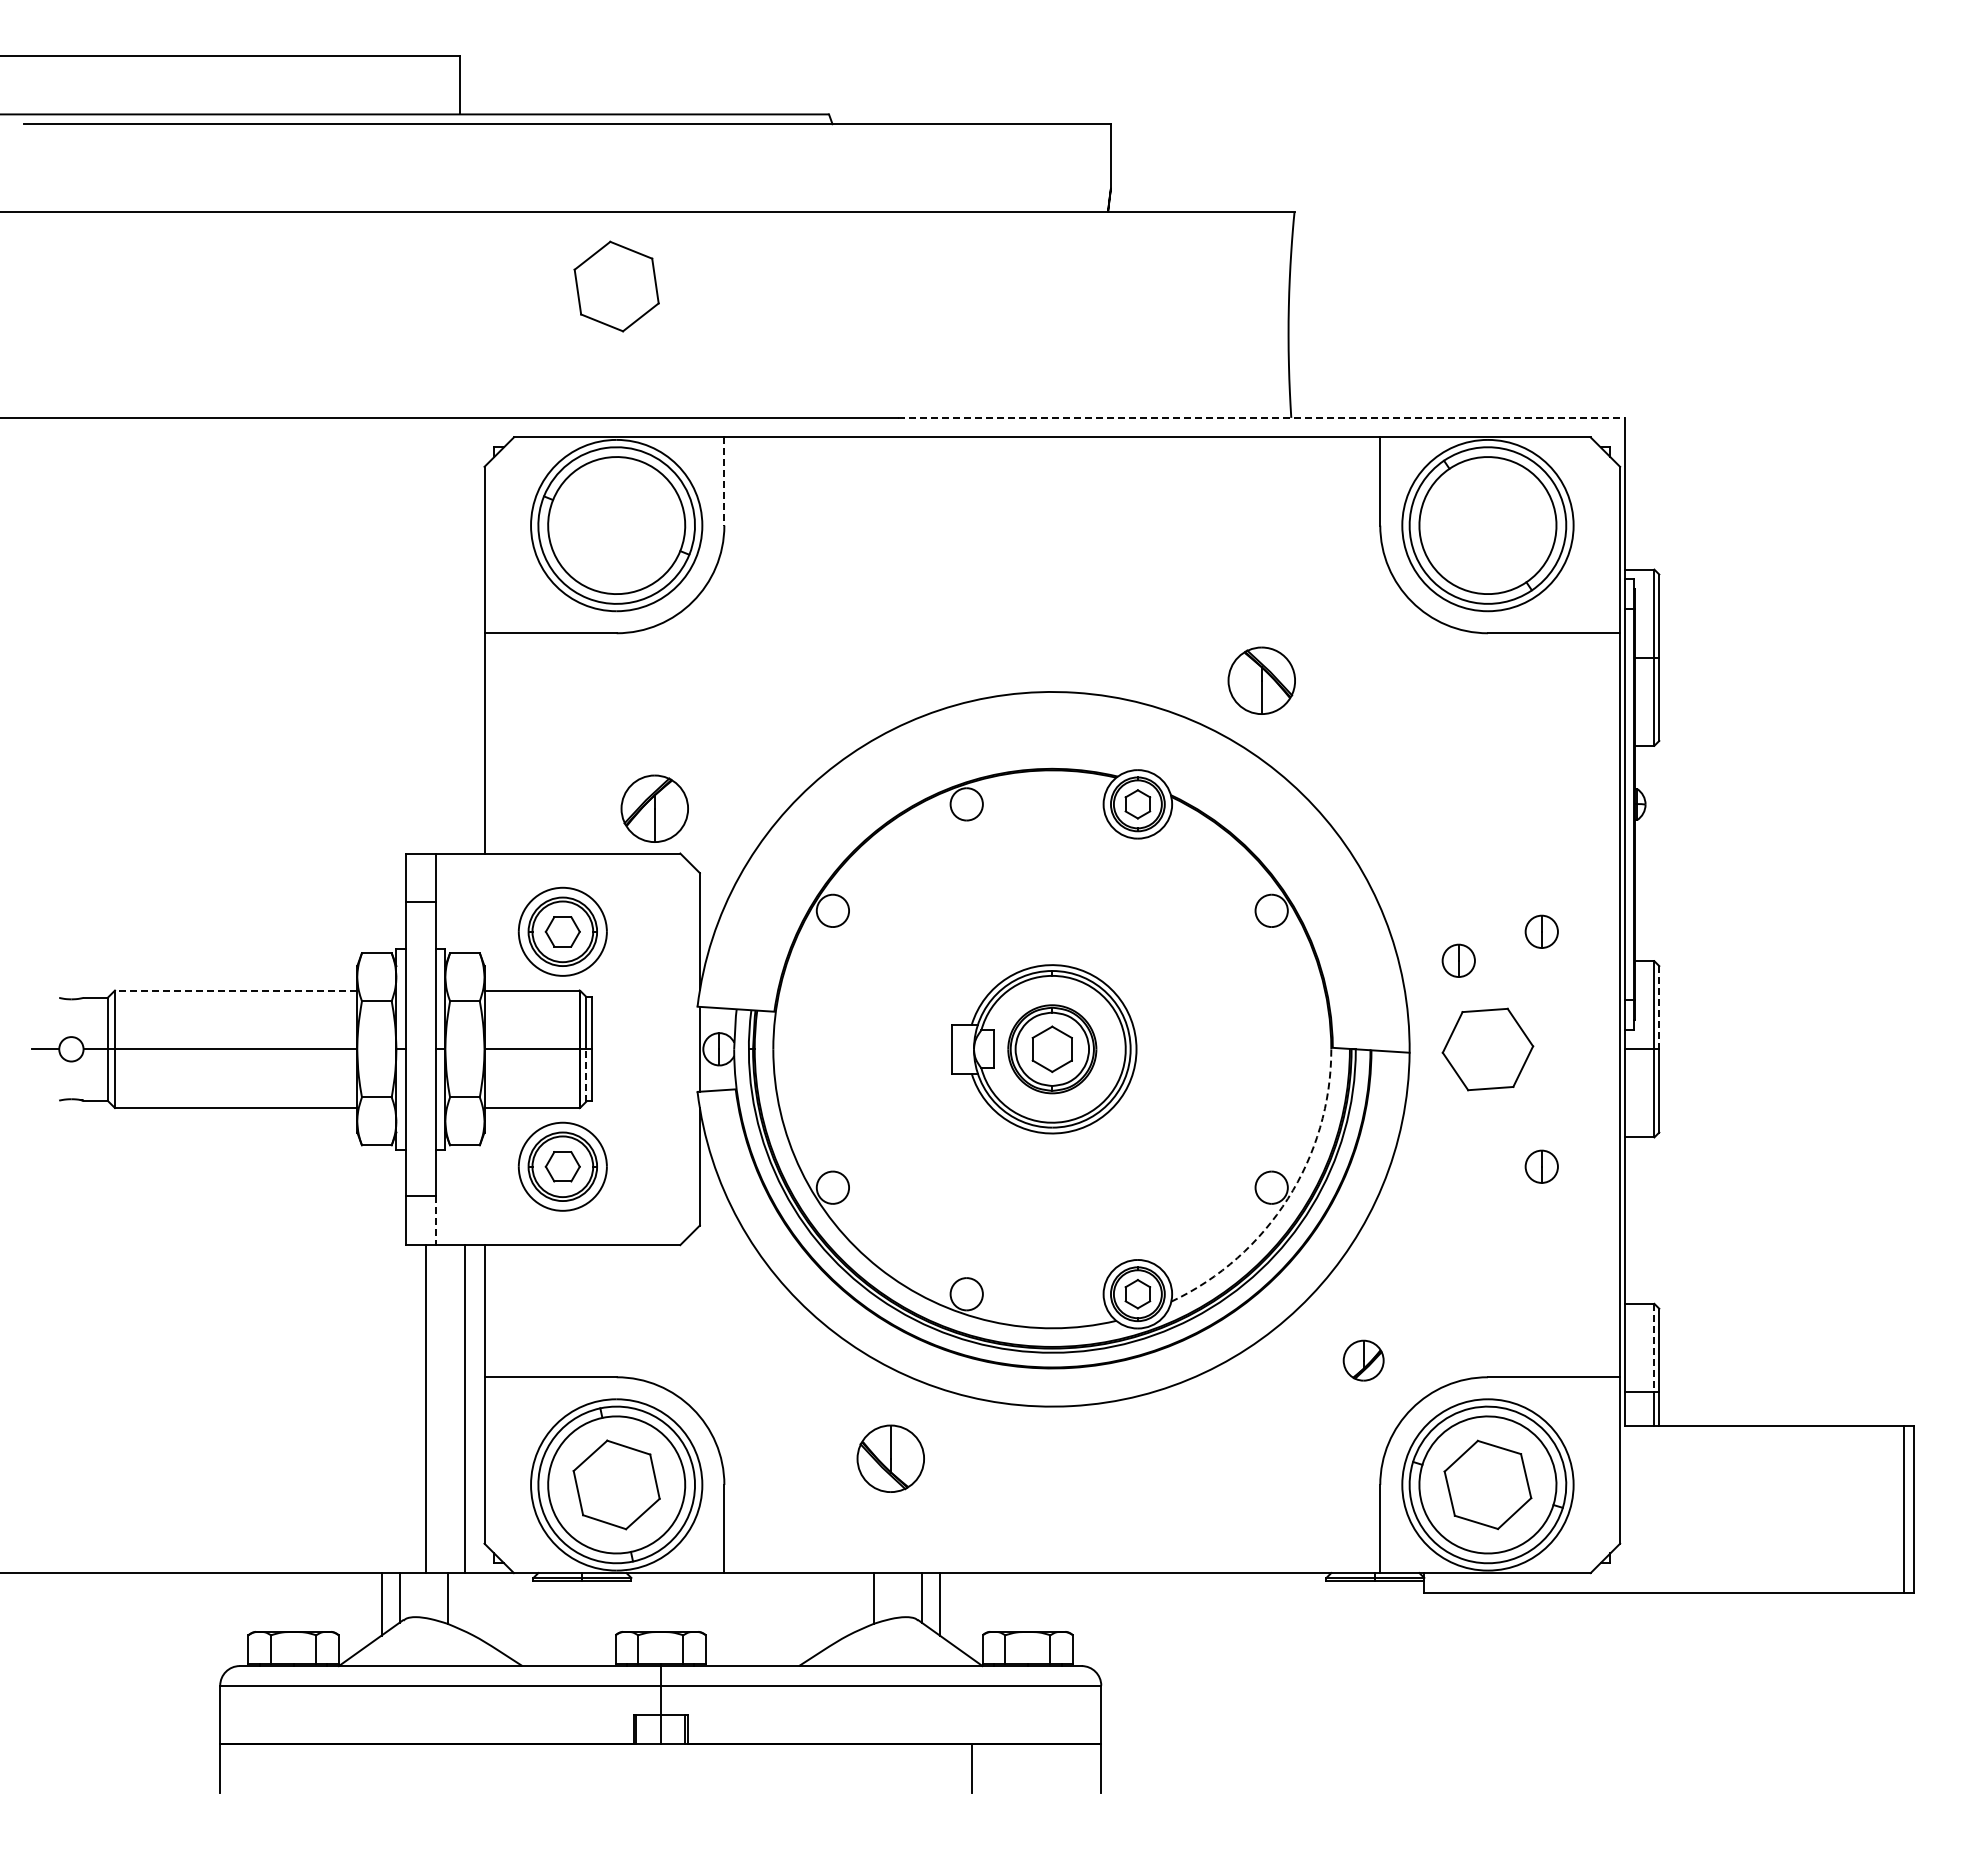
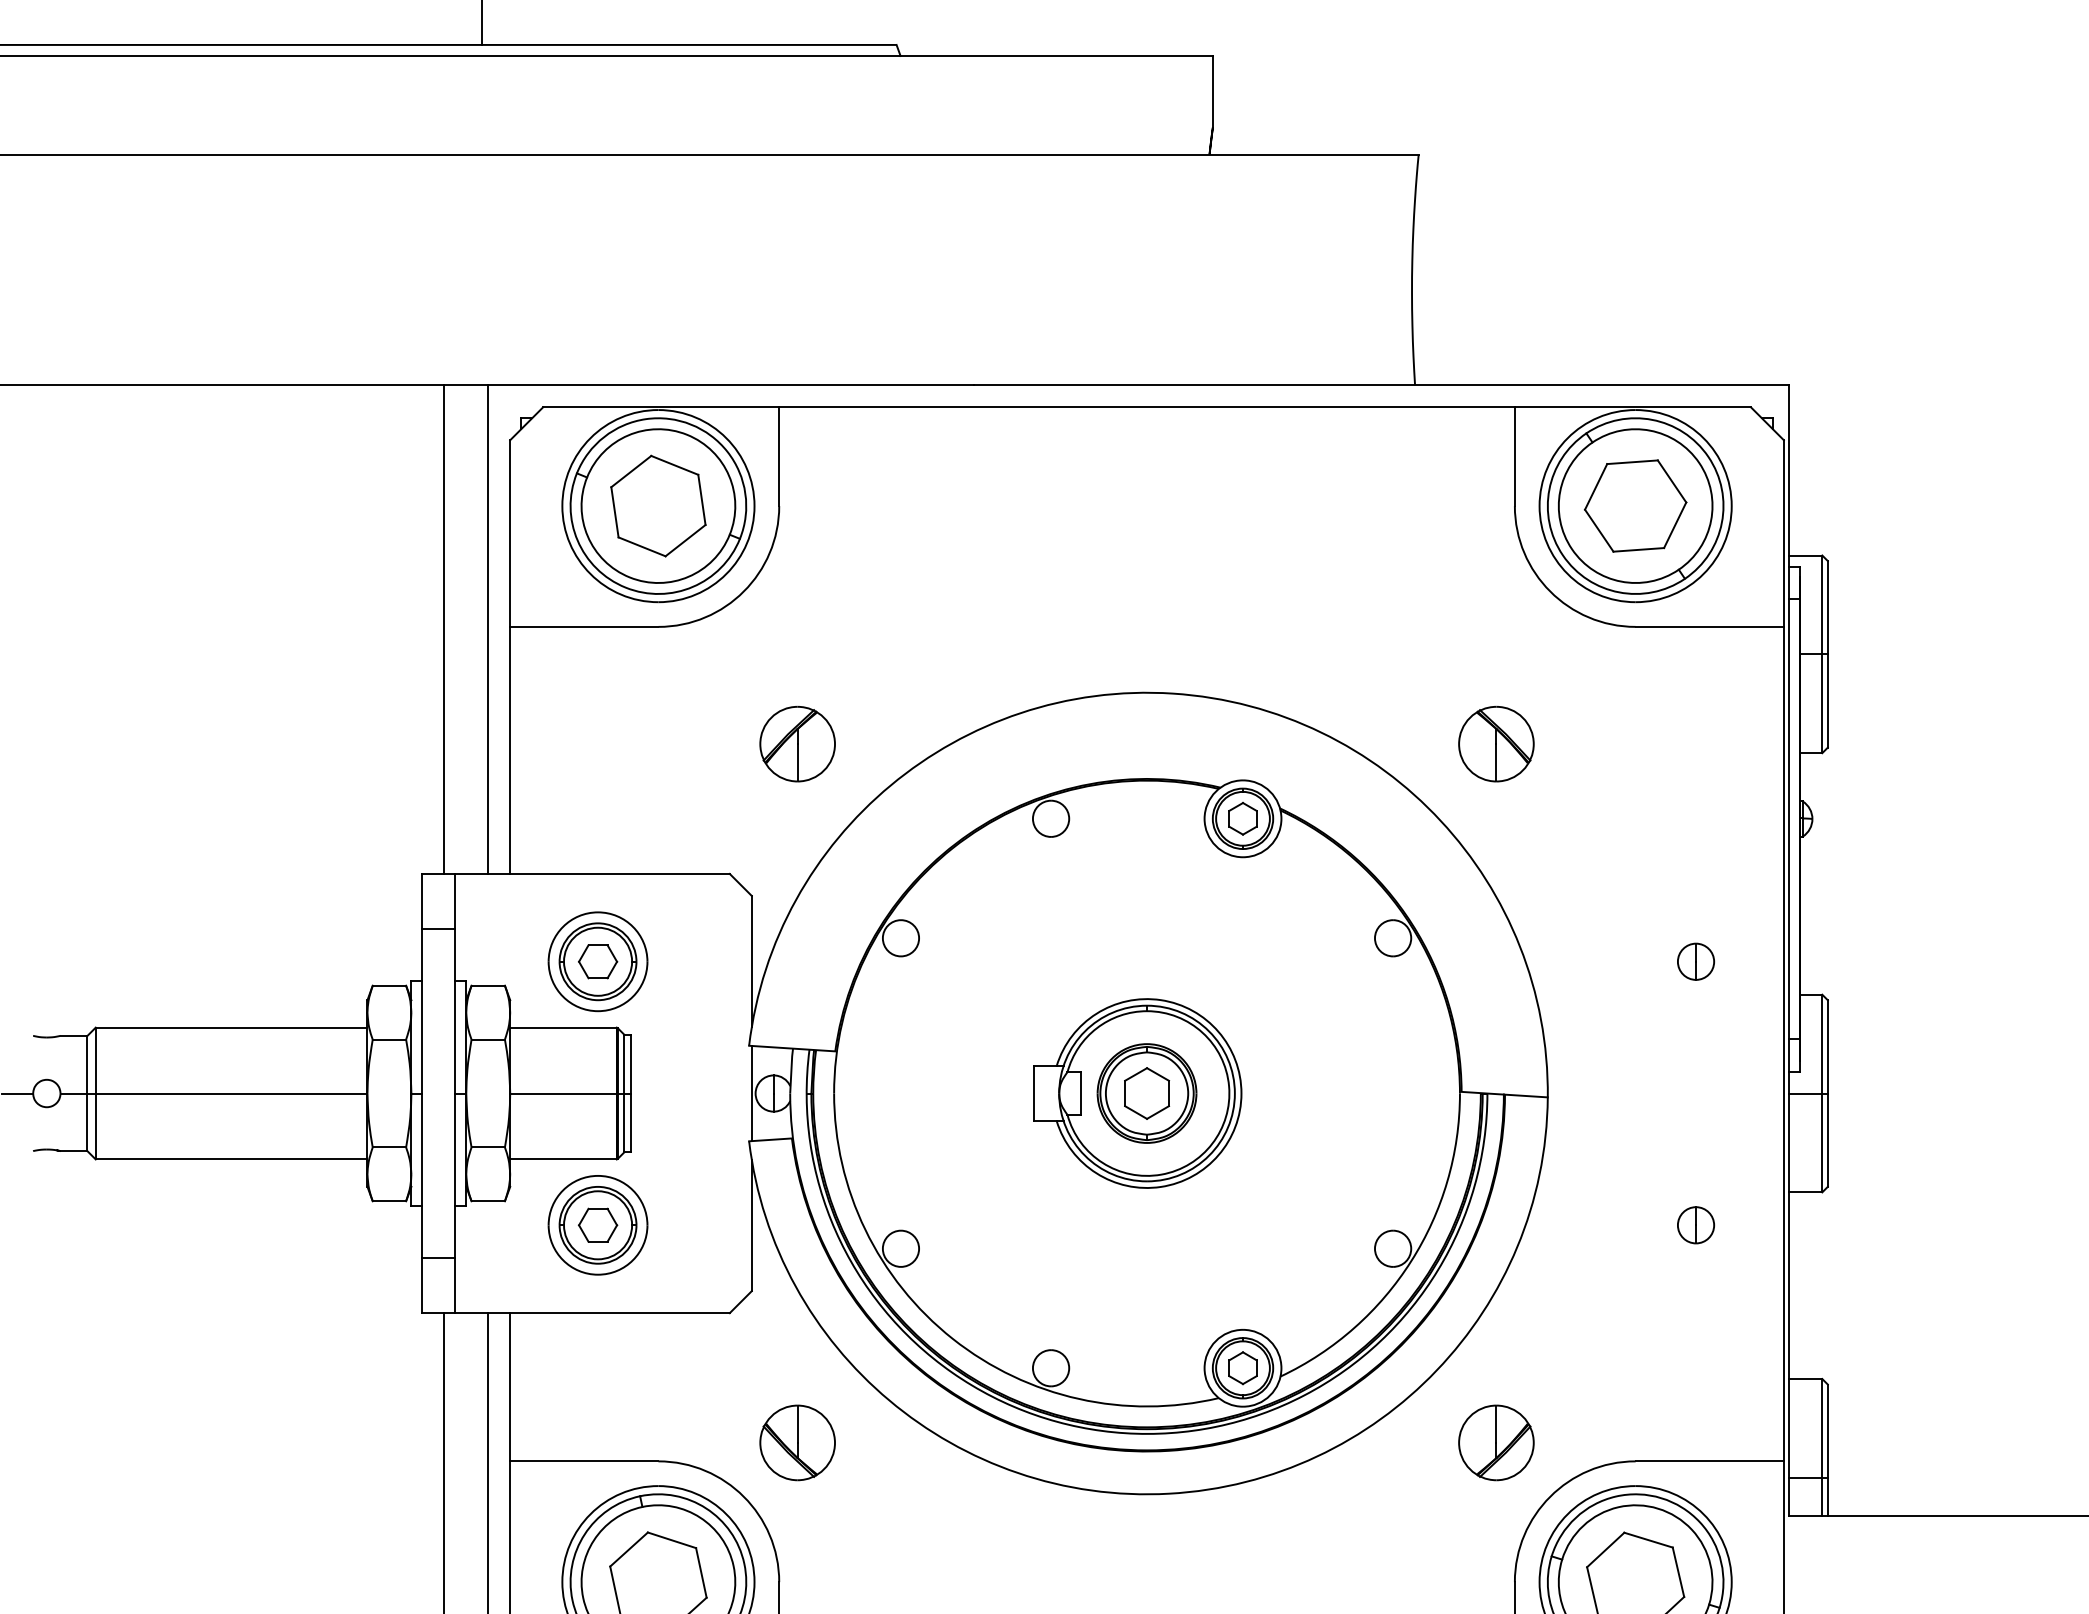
part: (616, 286) -> (658, 506), moved
line: (1262, 417) -> (1382, 384), dashed -> solid
line: (724, 482) -> (779, 457), dashed -> solid
line: (425, 635) -> (443, 629), added
line: (464, 635) -> (487, 629), added
part: (1261, 680) -> (1496, 743), moved
part: (654, 808) -> (797, 743), moved
part: (1458, 960) -> (1602, 993), removed
line: (235, 990) -> (230, 1027), dashed -> solid
line: (1659, 1007) -> (1828, 1046), dashed -> solid
part: (1487, 1049) -> (1635, 506), moved
line: (586, 1075) -> (624, 1122), dashed -> solid
arc: (1287, 1198) -> (1410, 1260), dashed -> solid
line: (435, 1221) -> (455, 1286), dashed -> solid
line: (1654, 1348) -> (1822, 1429), dashed -> solid
part: (1363, 1360) -> (1496, 1442), size x1.67
part: (890, 1458) -> (797, 1442), moved

